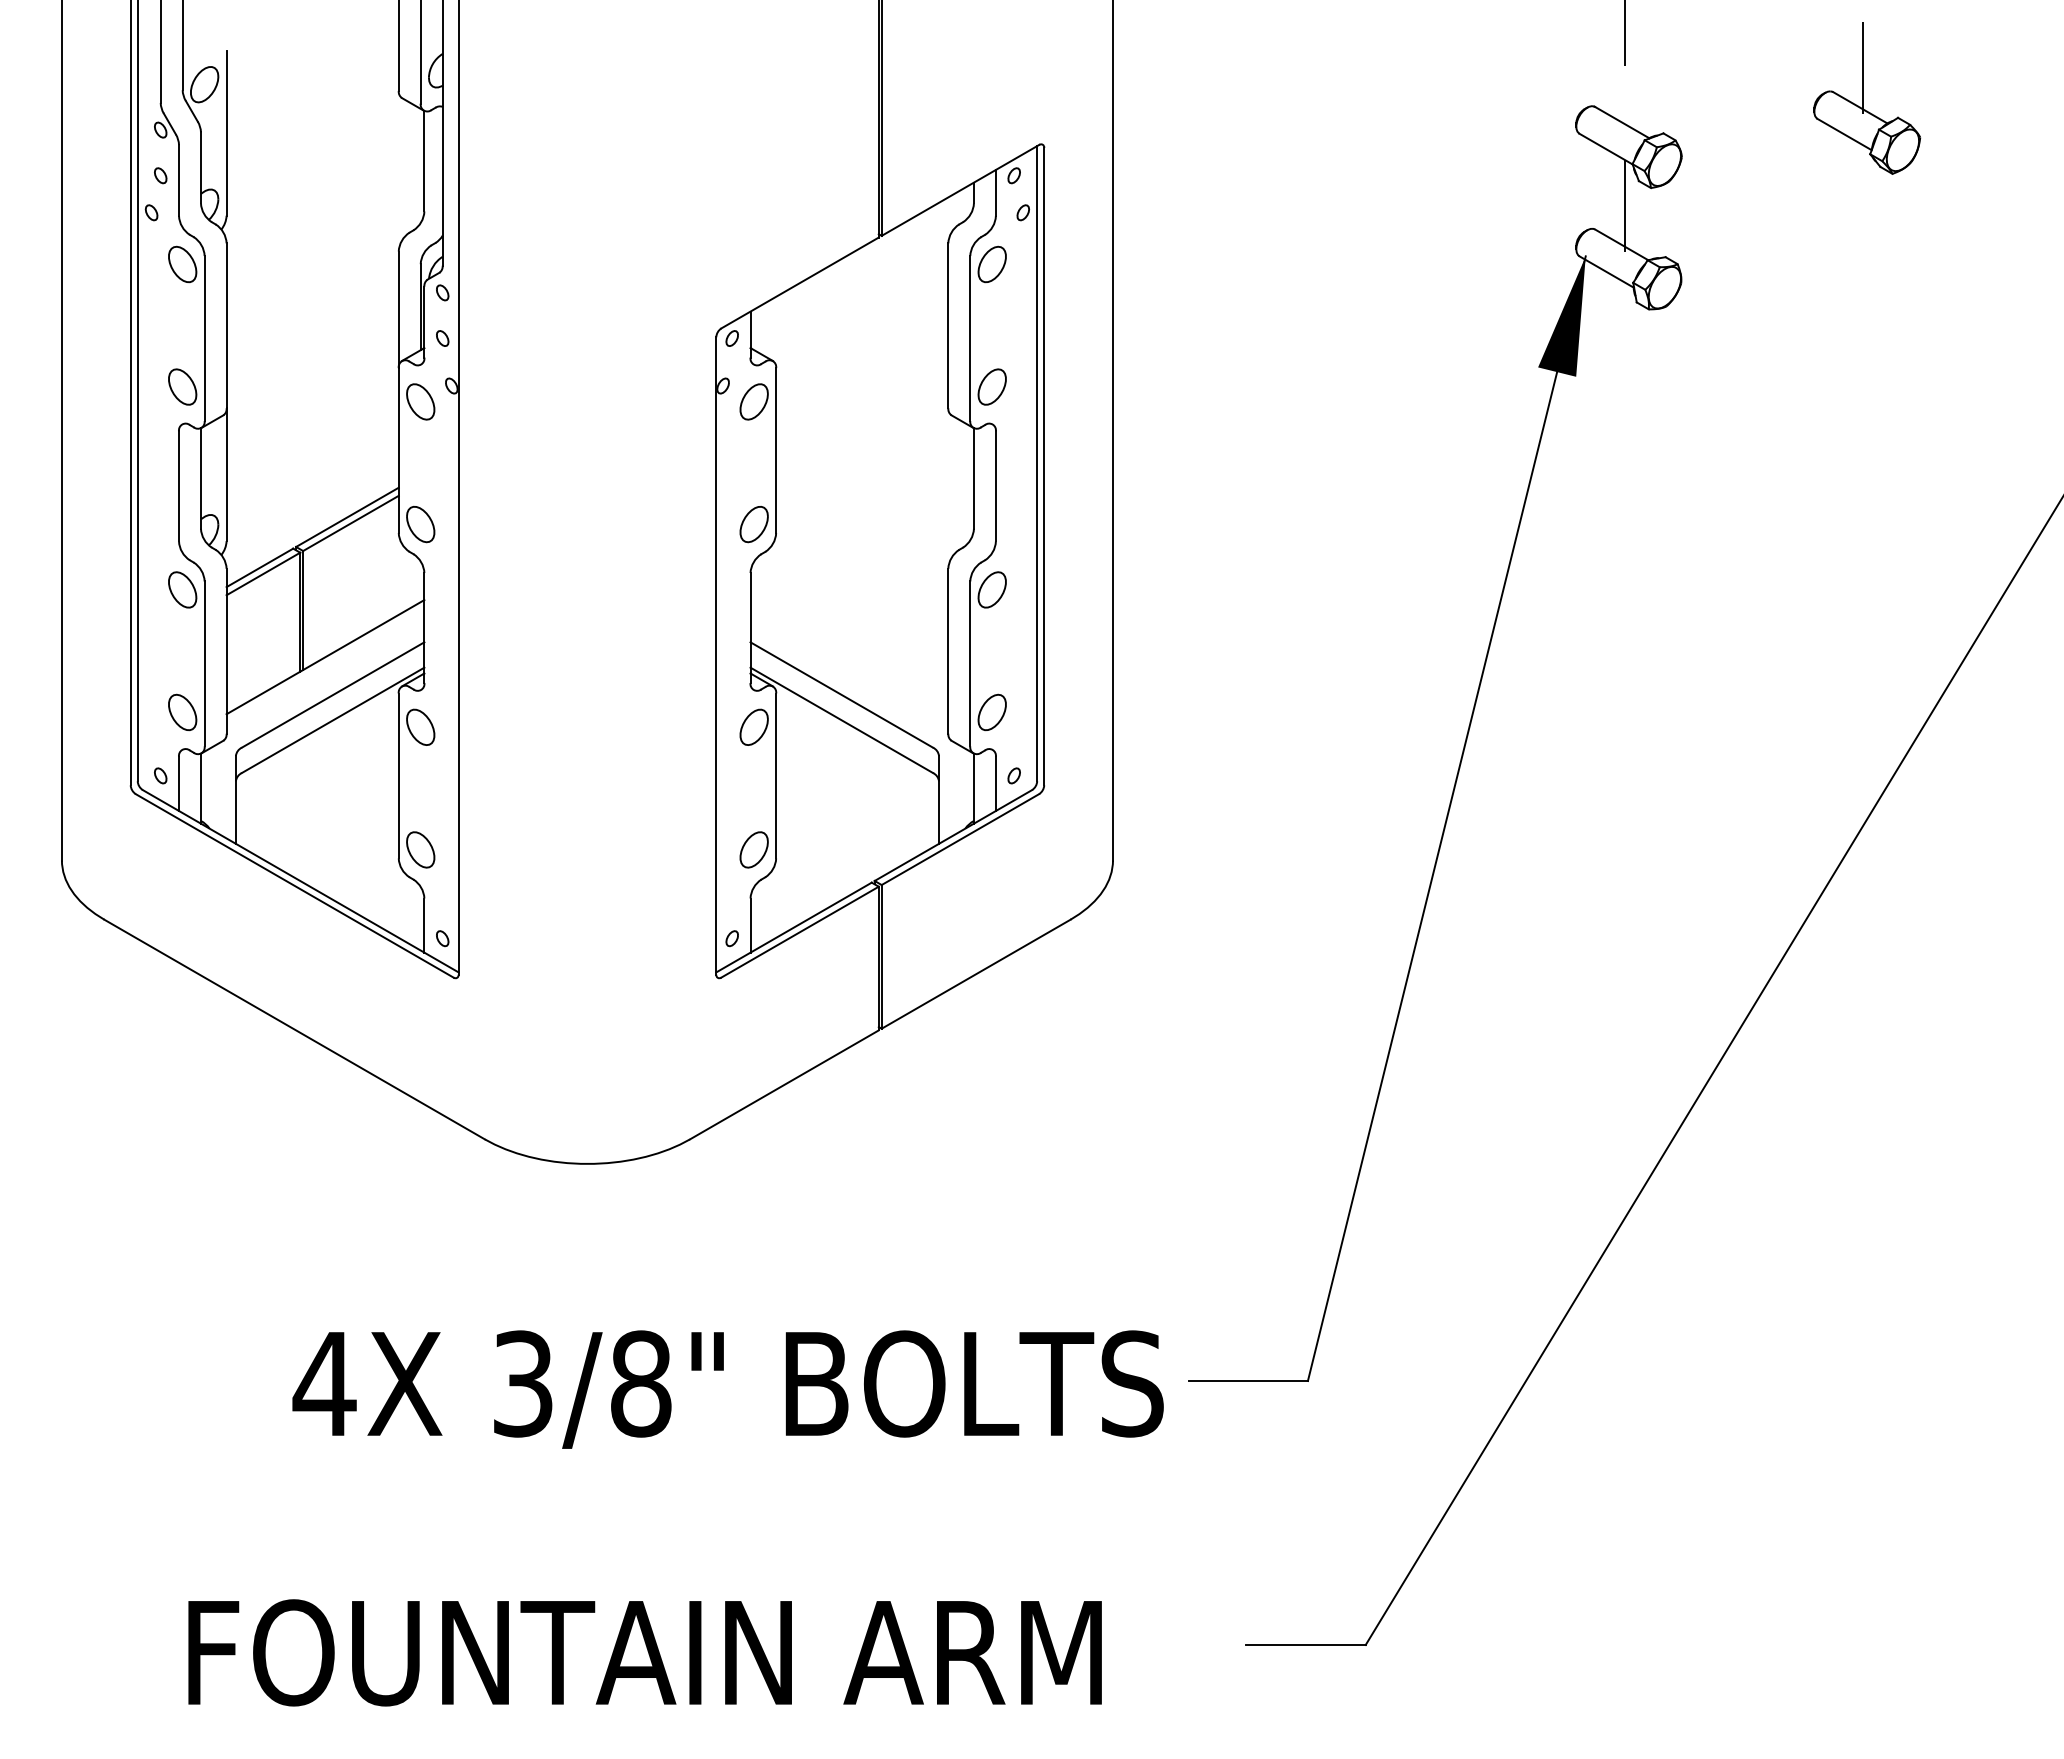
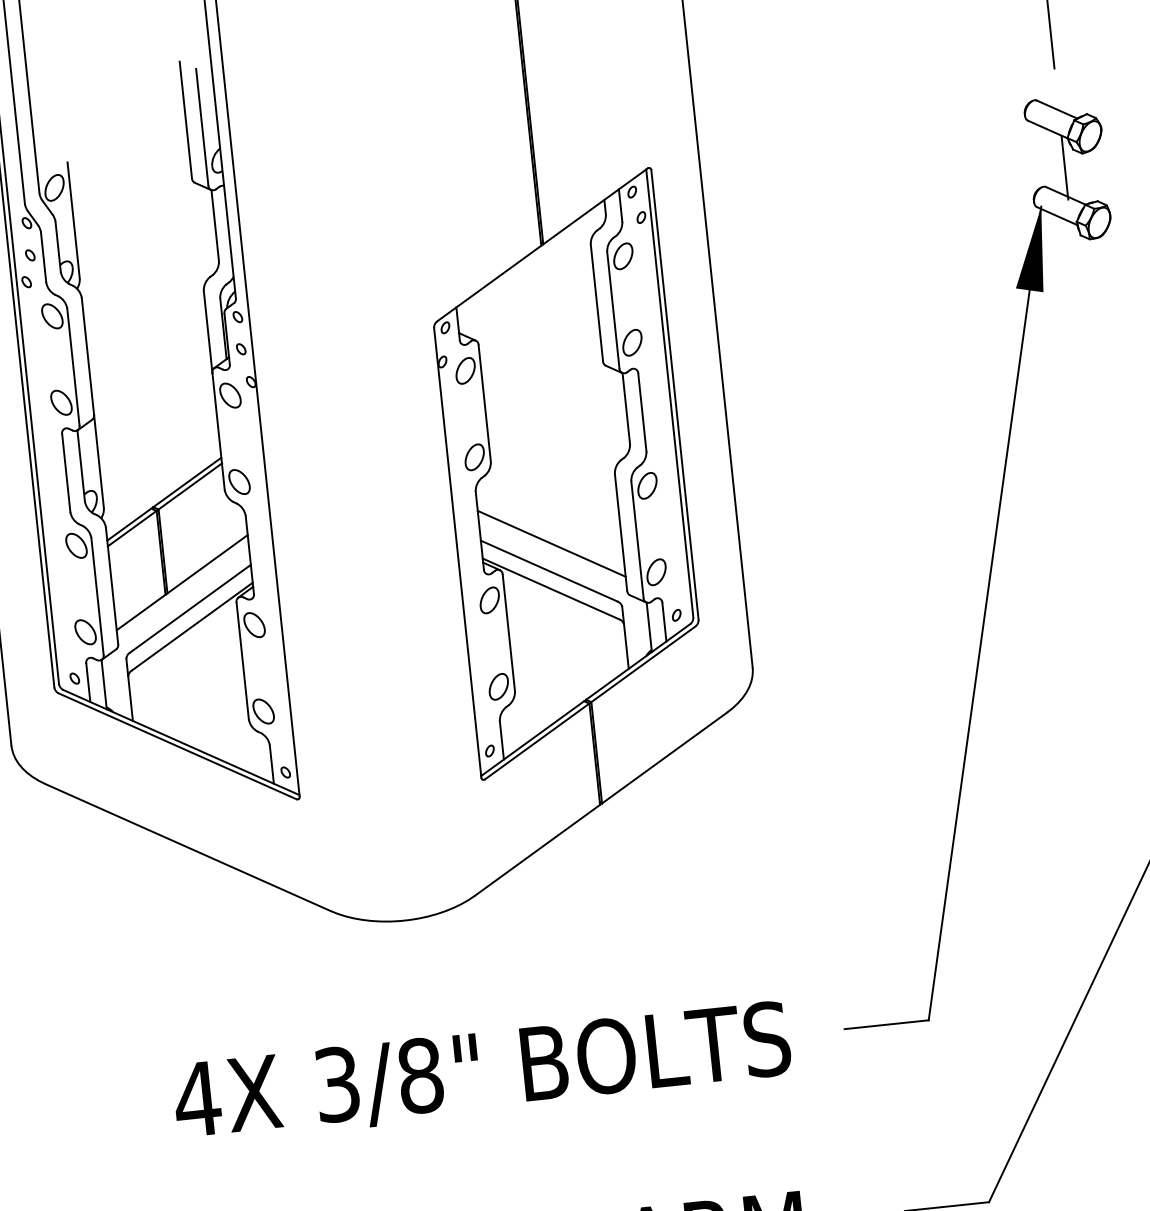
line: (849, 657) -> (551, 544), added
text: (727, 1389) -> (481, 1073), moved

